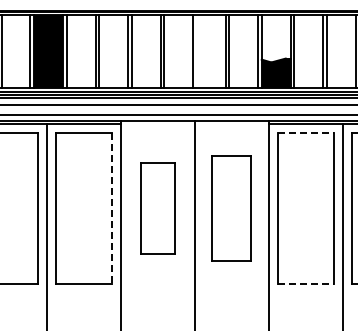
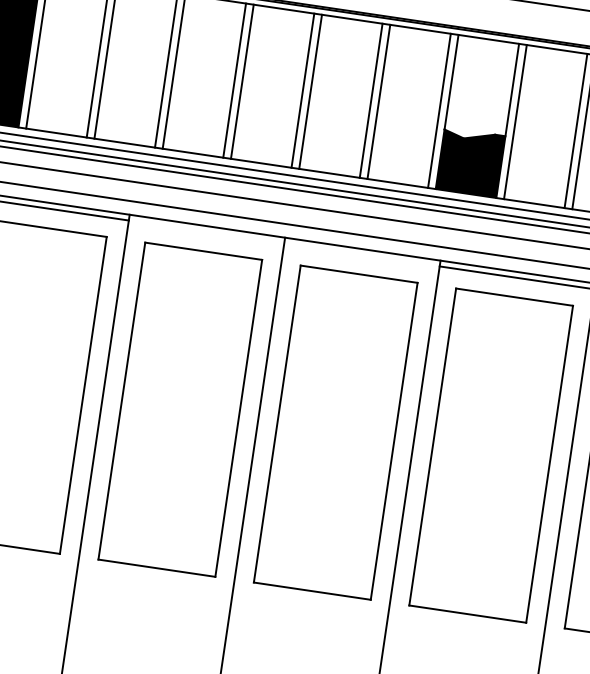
line: (196, 51) -> (310, 92), added
line: (305, 132) -> (513, 296), dashed -> solid
line: (111, 208) -> (82, 395), dashed -> solid
part: (157, 208) -> (179, 409), size x1.67
part: (231, 208) -> (334, 432), size x1.43
line: (305, 283) -> (466, 613), dashed -> solid

